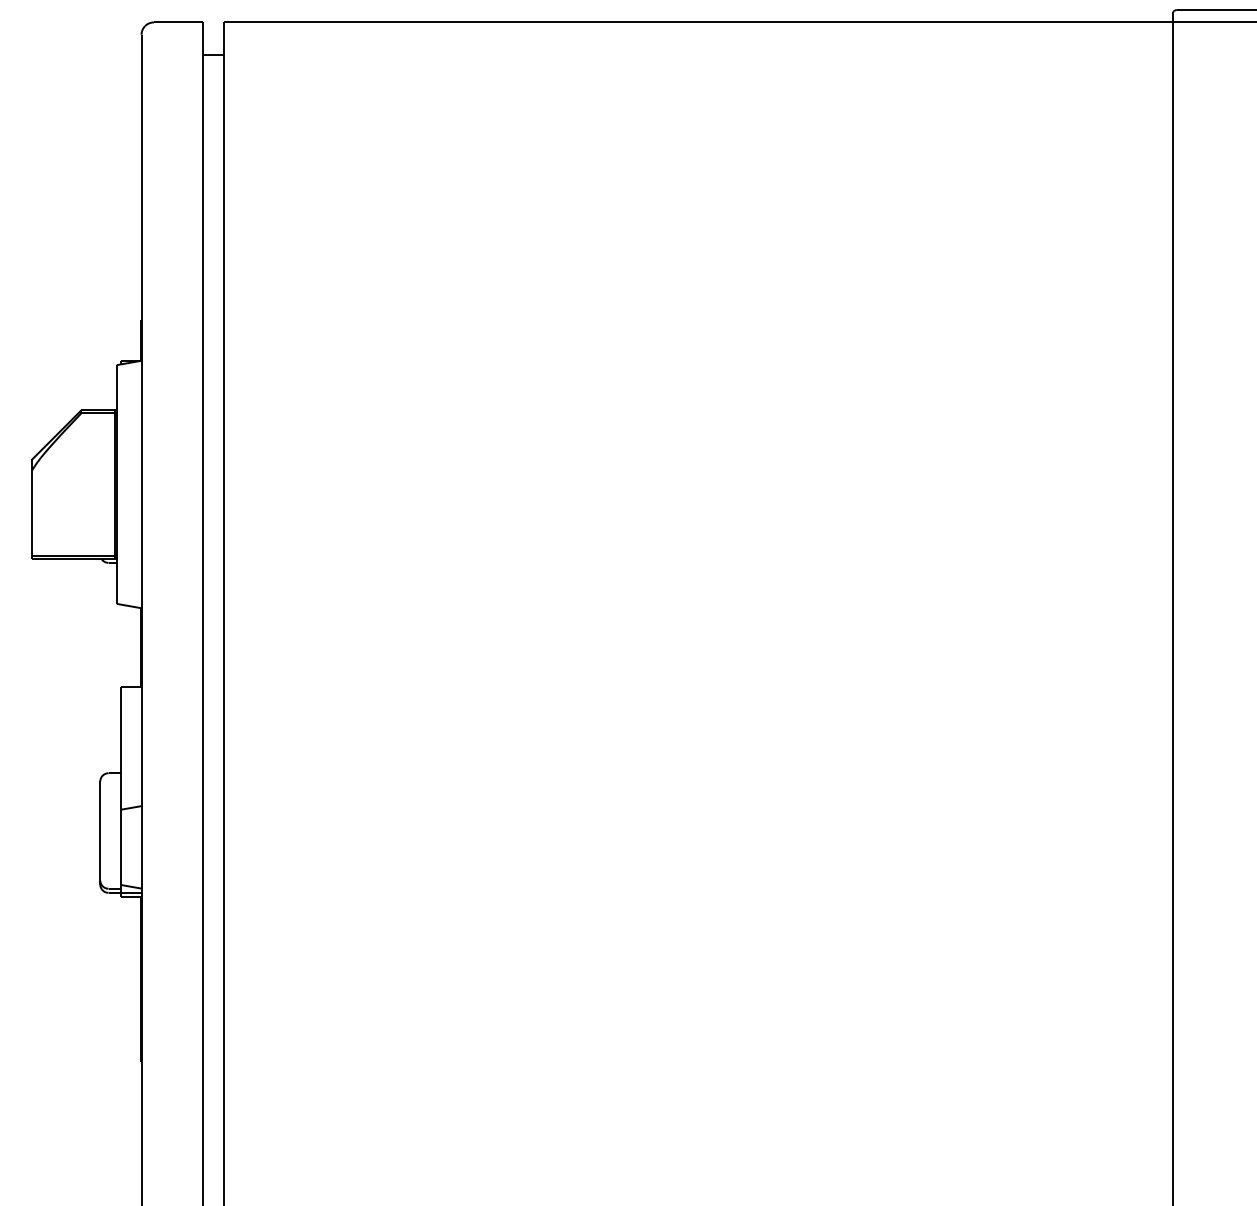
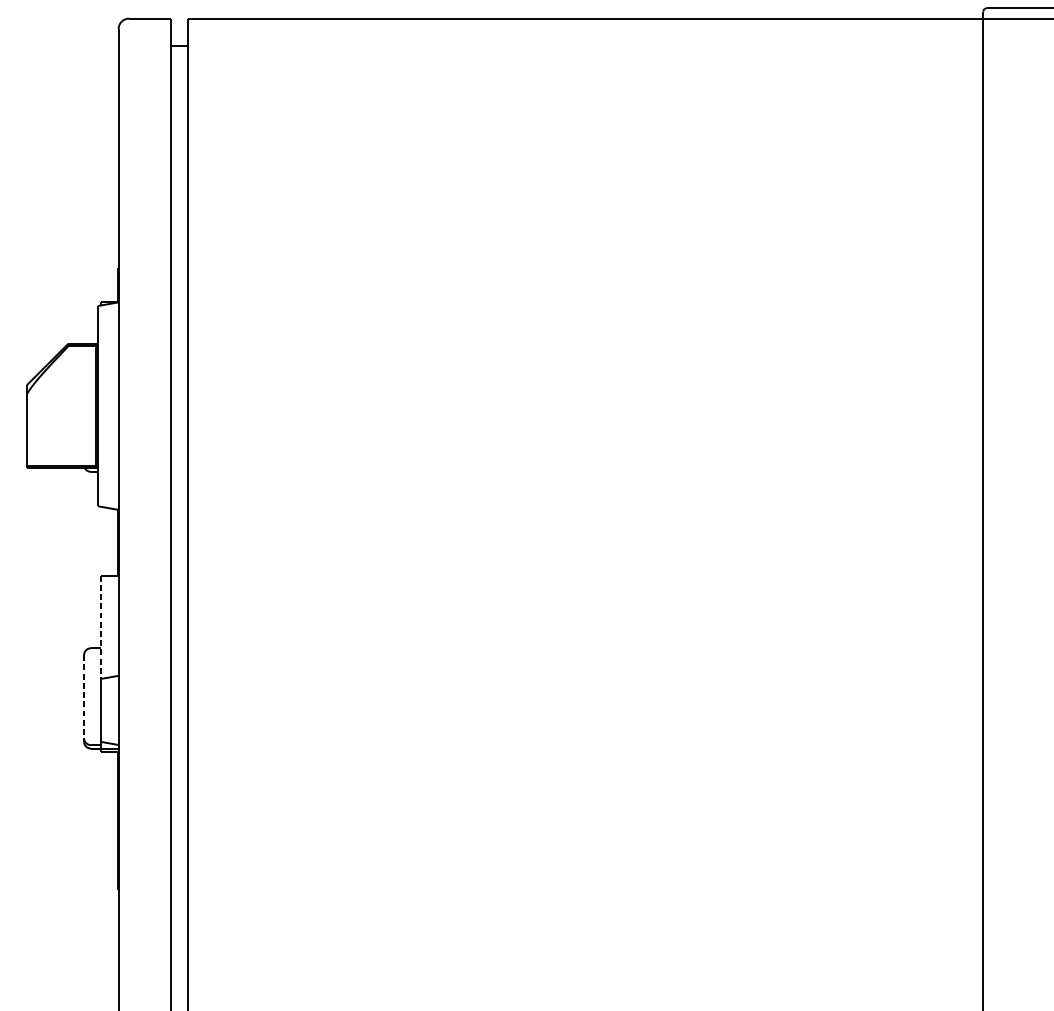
line: (120, 748) -> (100, 627), solid -> dashed
line: (100, 831) -> (84, 697), solid -> dashed

